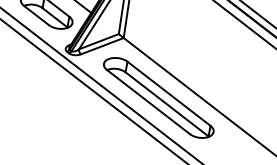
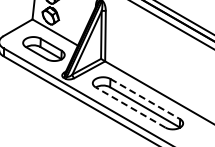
line: (169, 94) -> (145, 99), solid -> dashed
line: (148, 102) -> (130, 107), solid -> dashed

